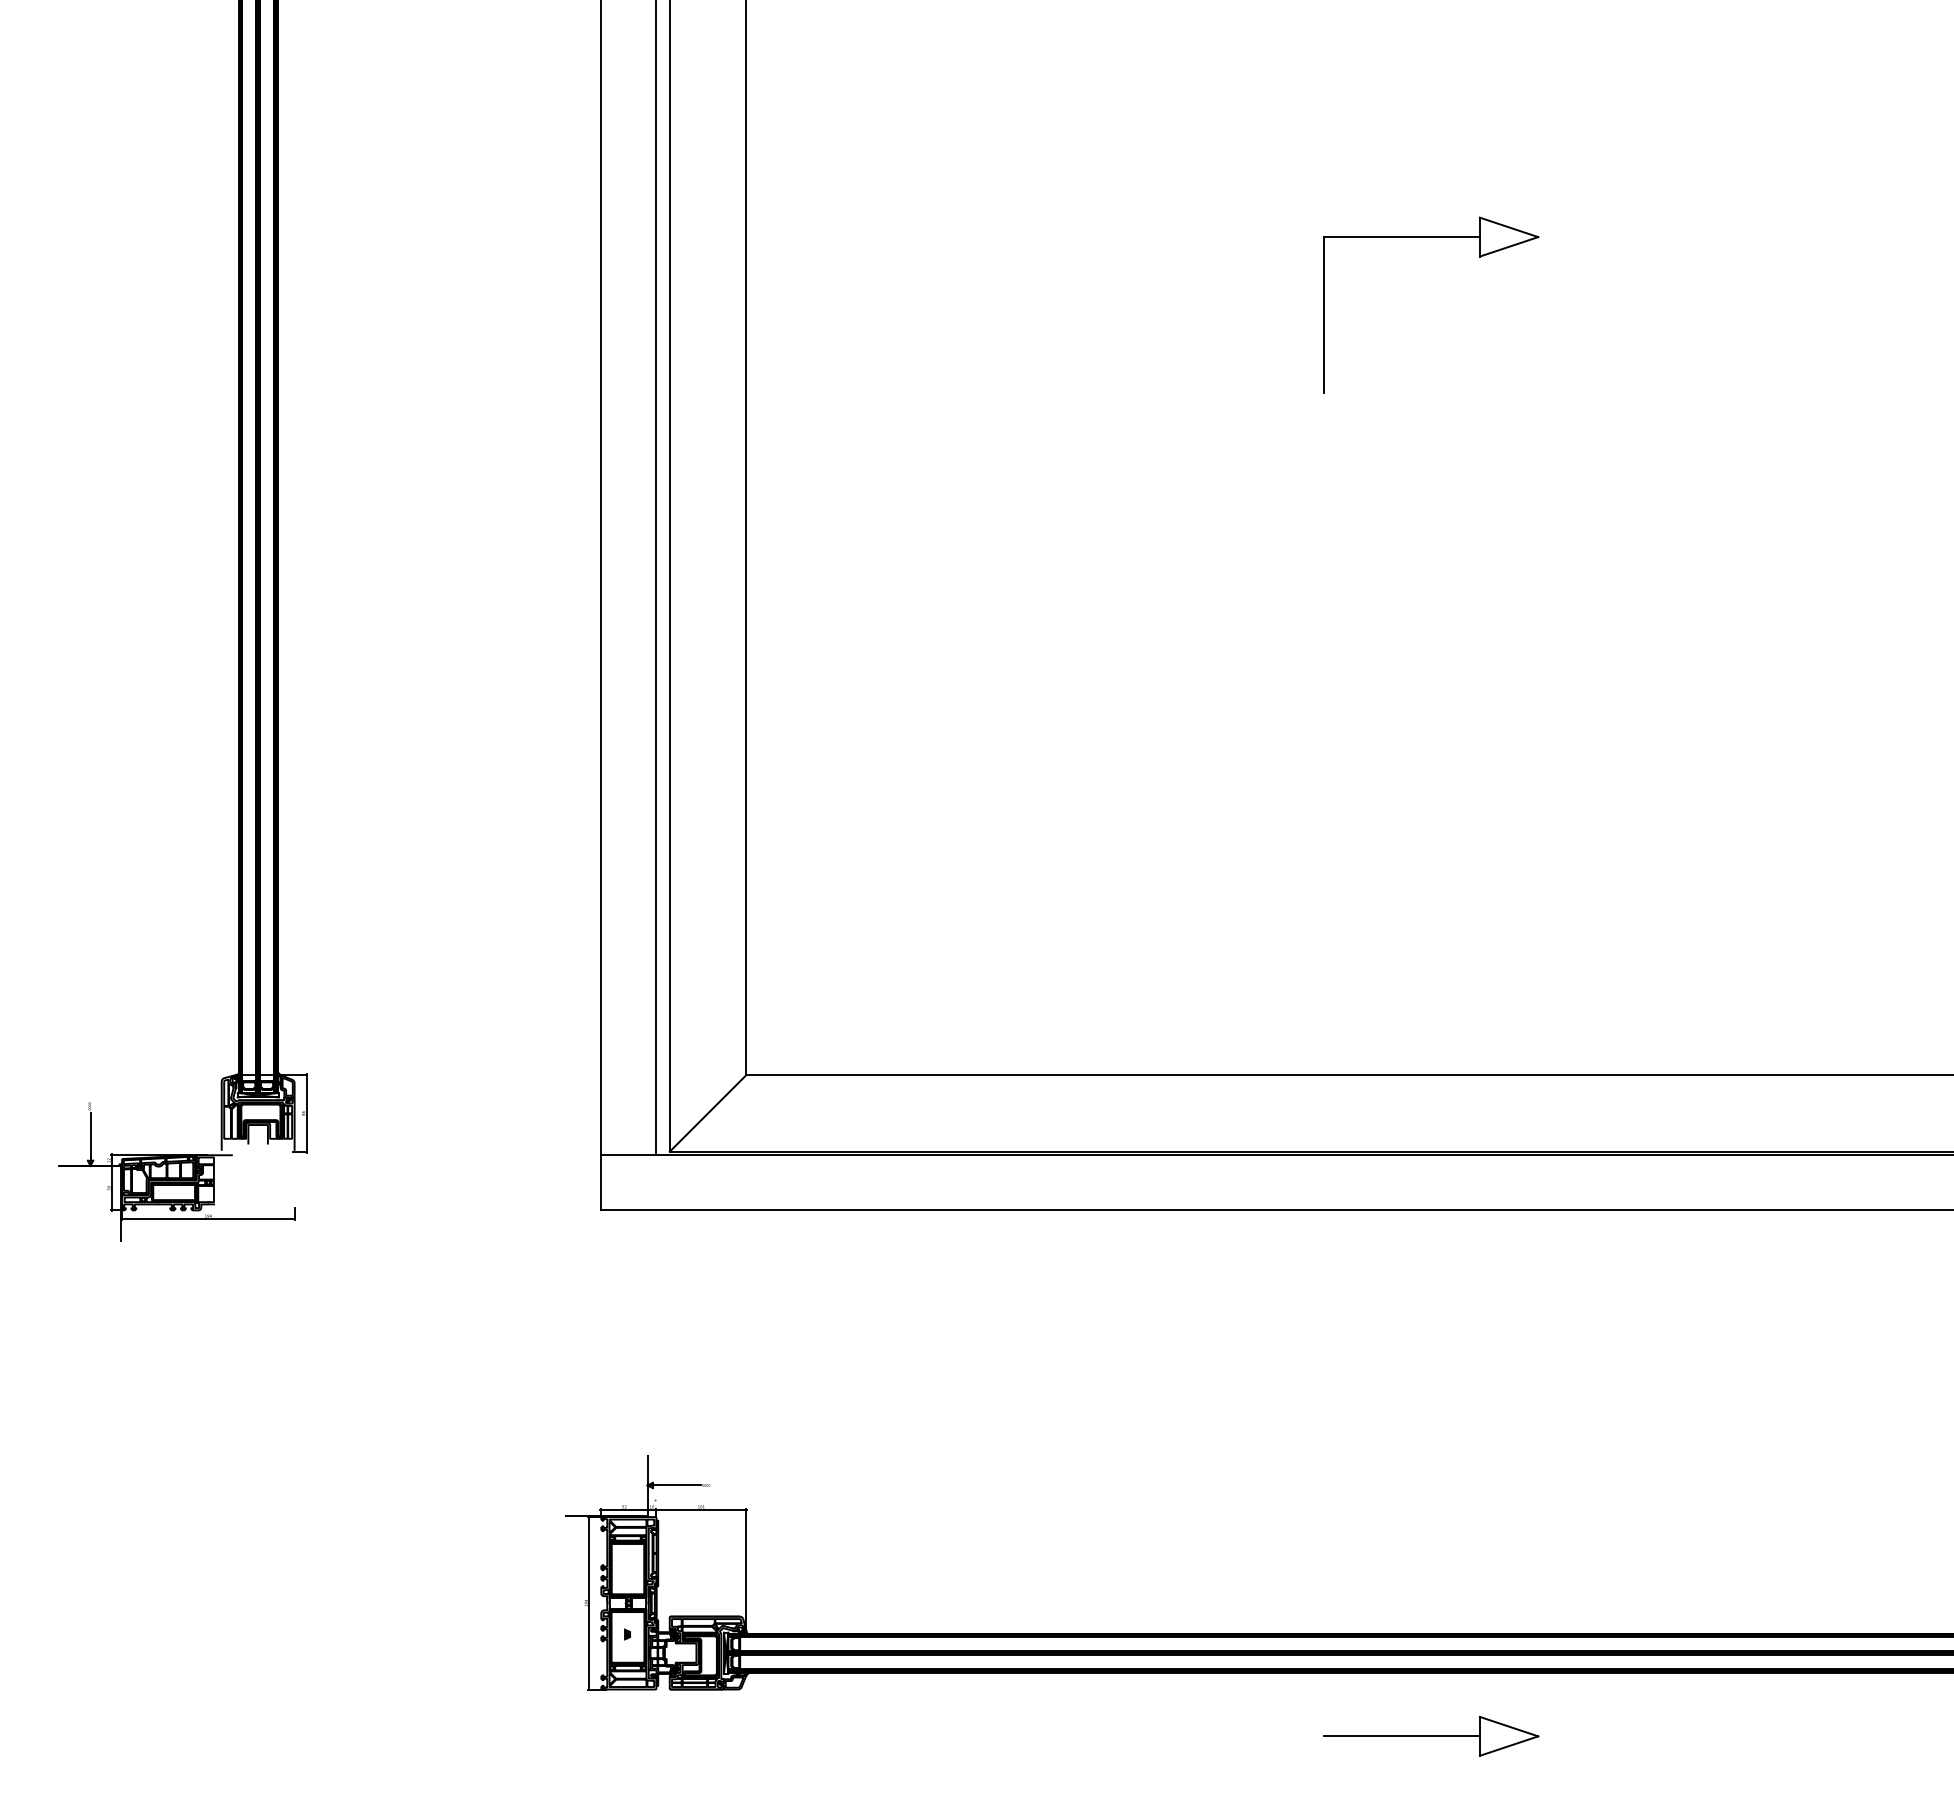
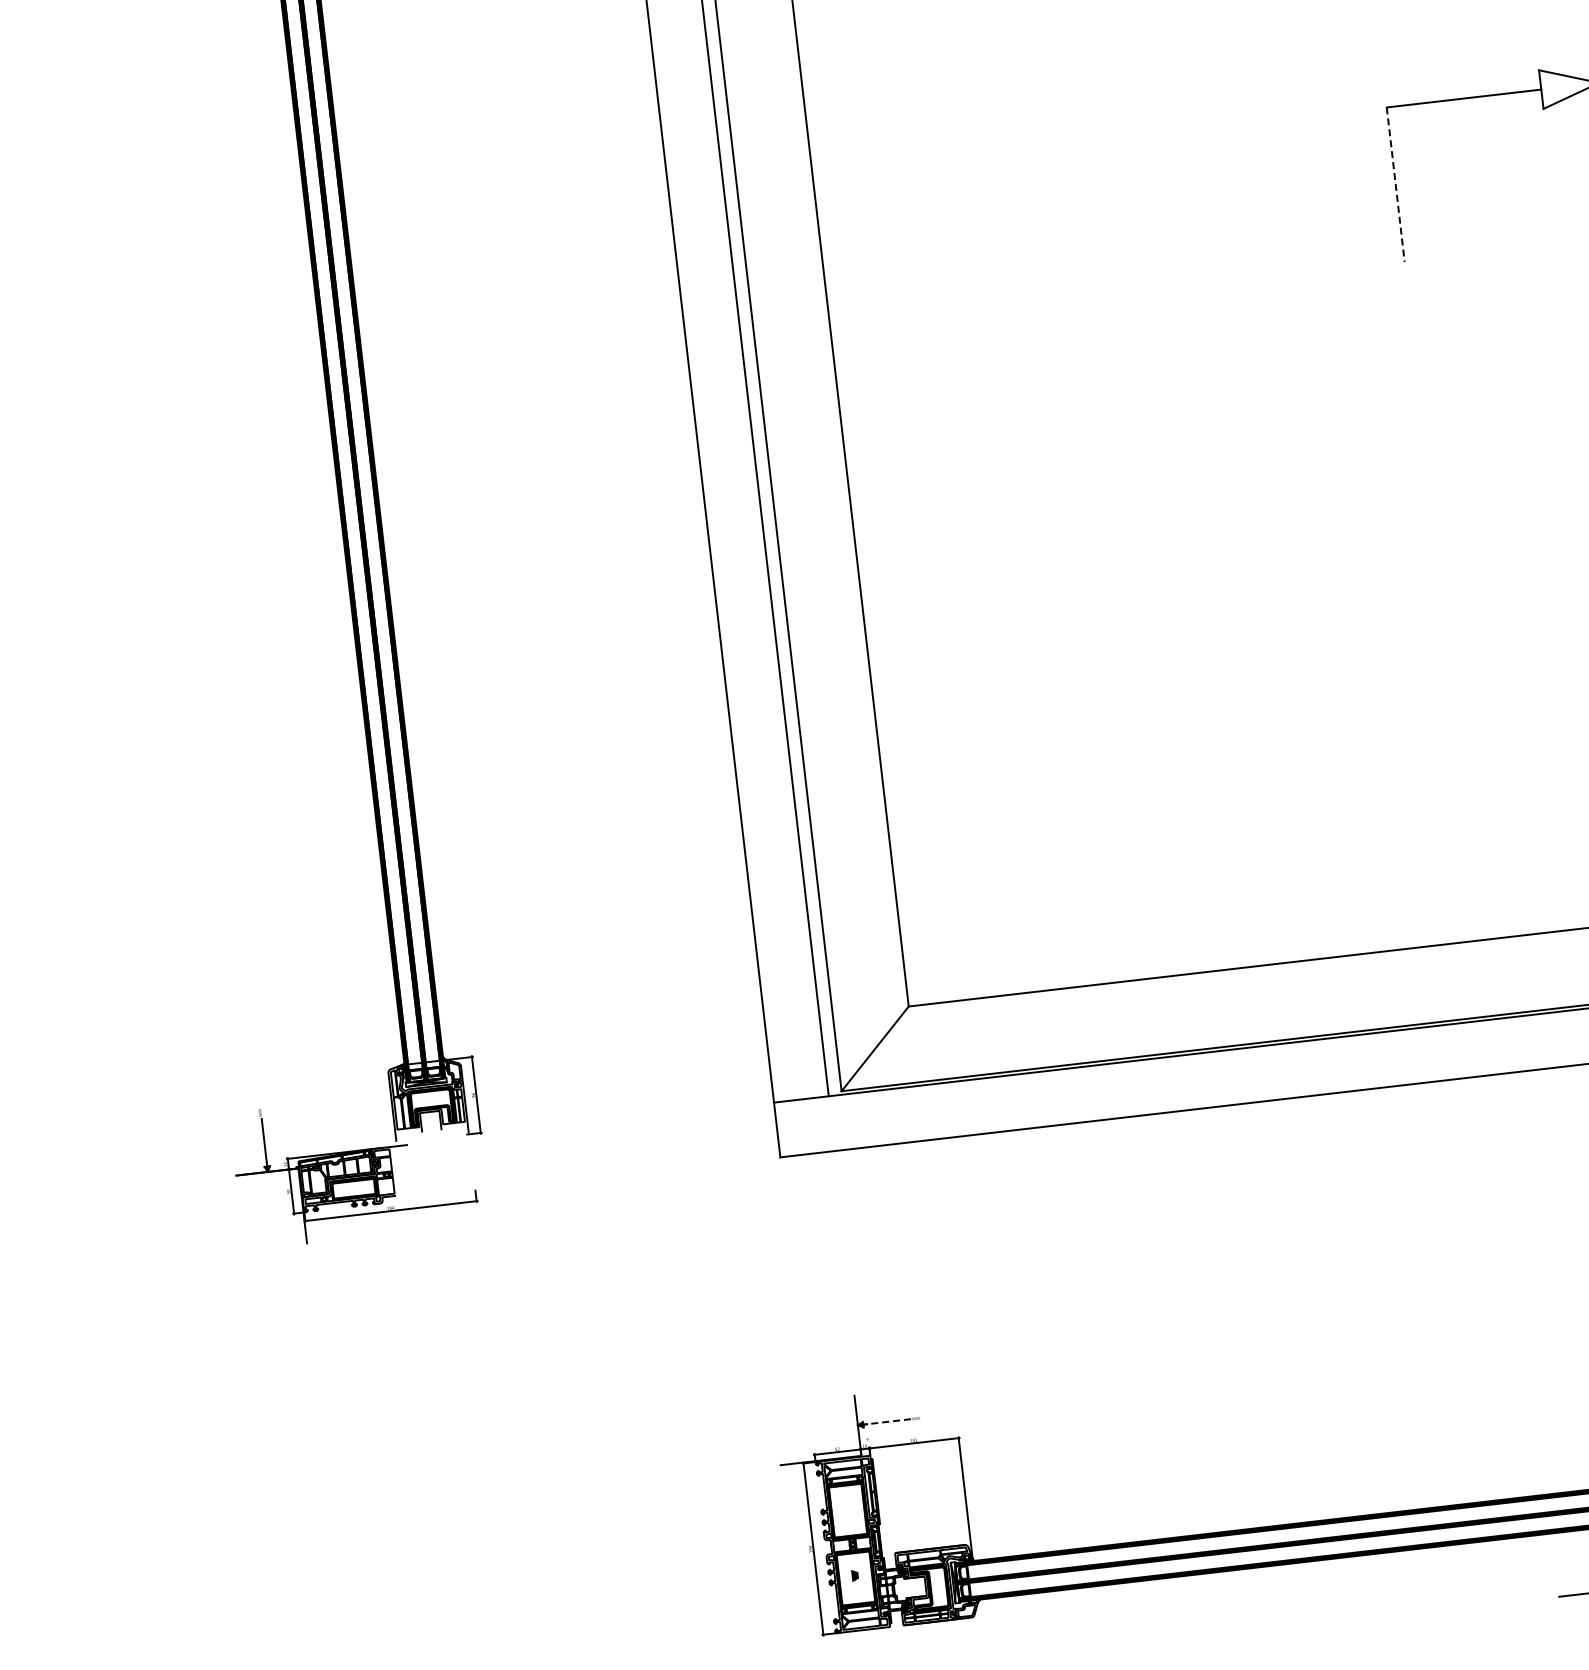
line: (1324, 314) -> (1395, 184), solid -> dashed
line: (674, 1485) -> (884, 1422), solid -> dashed

